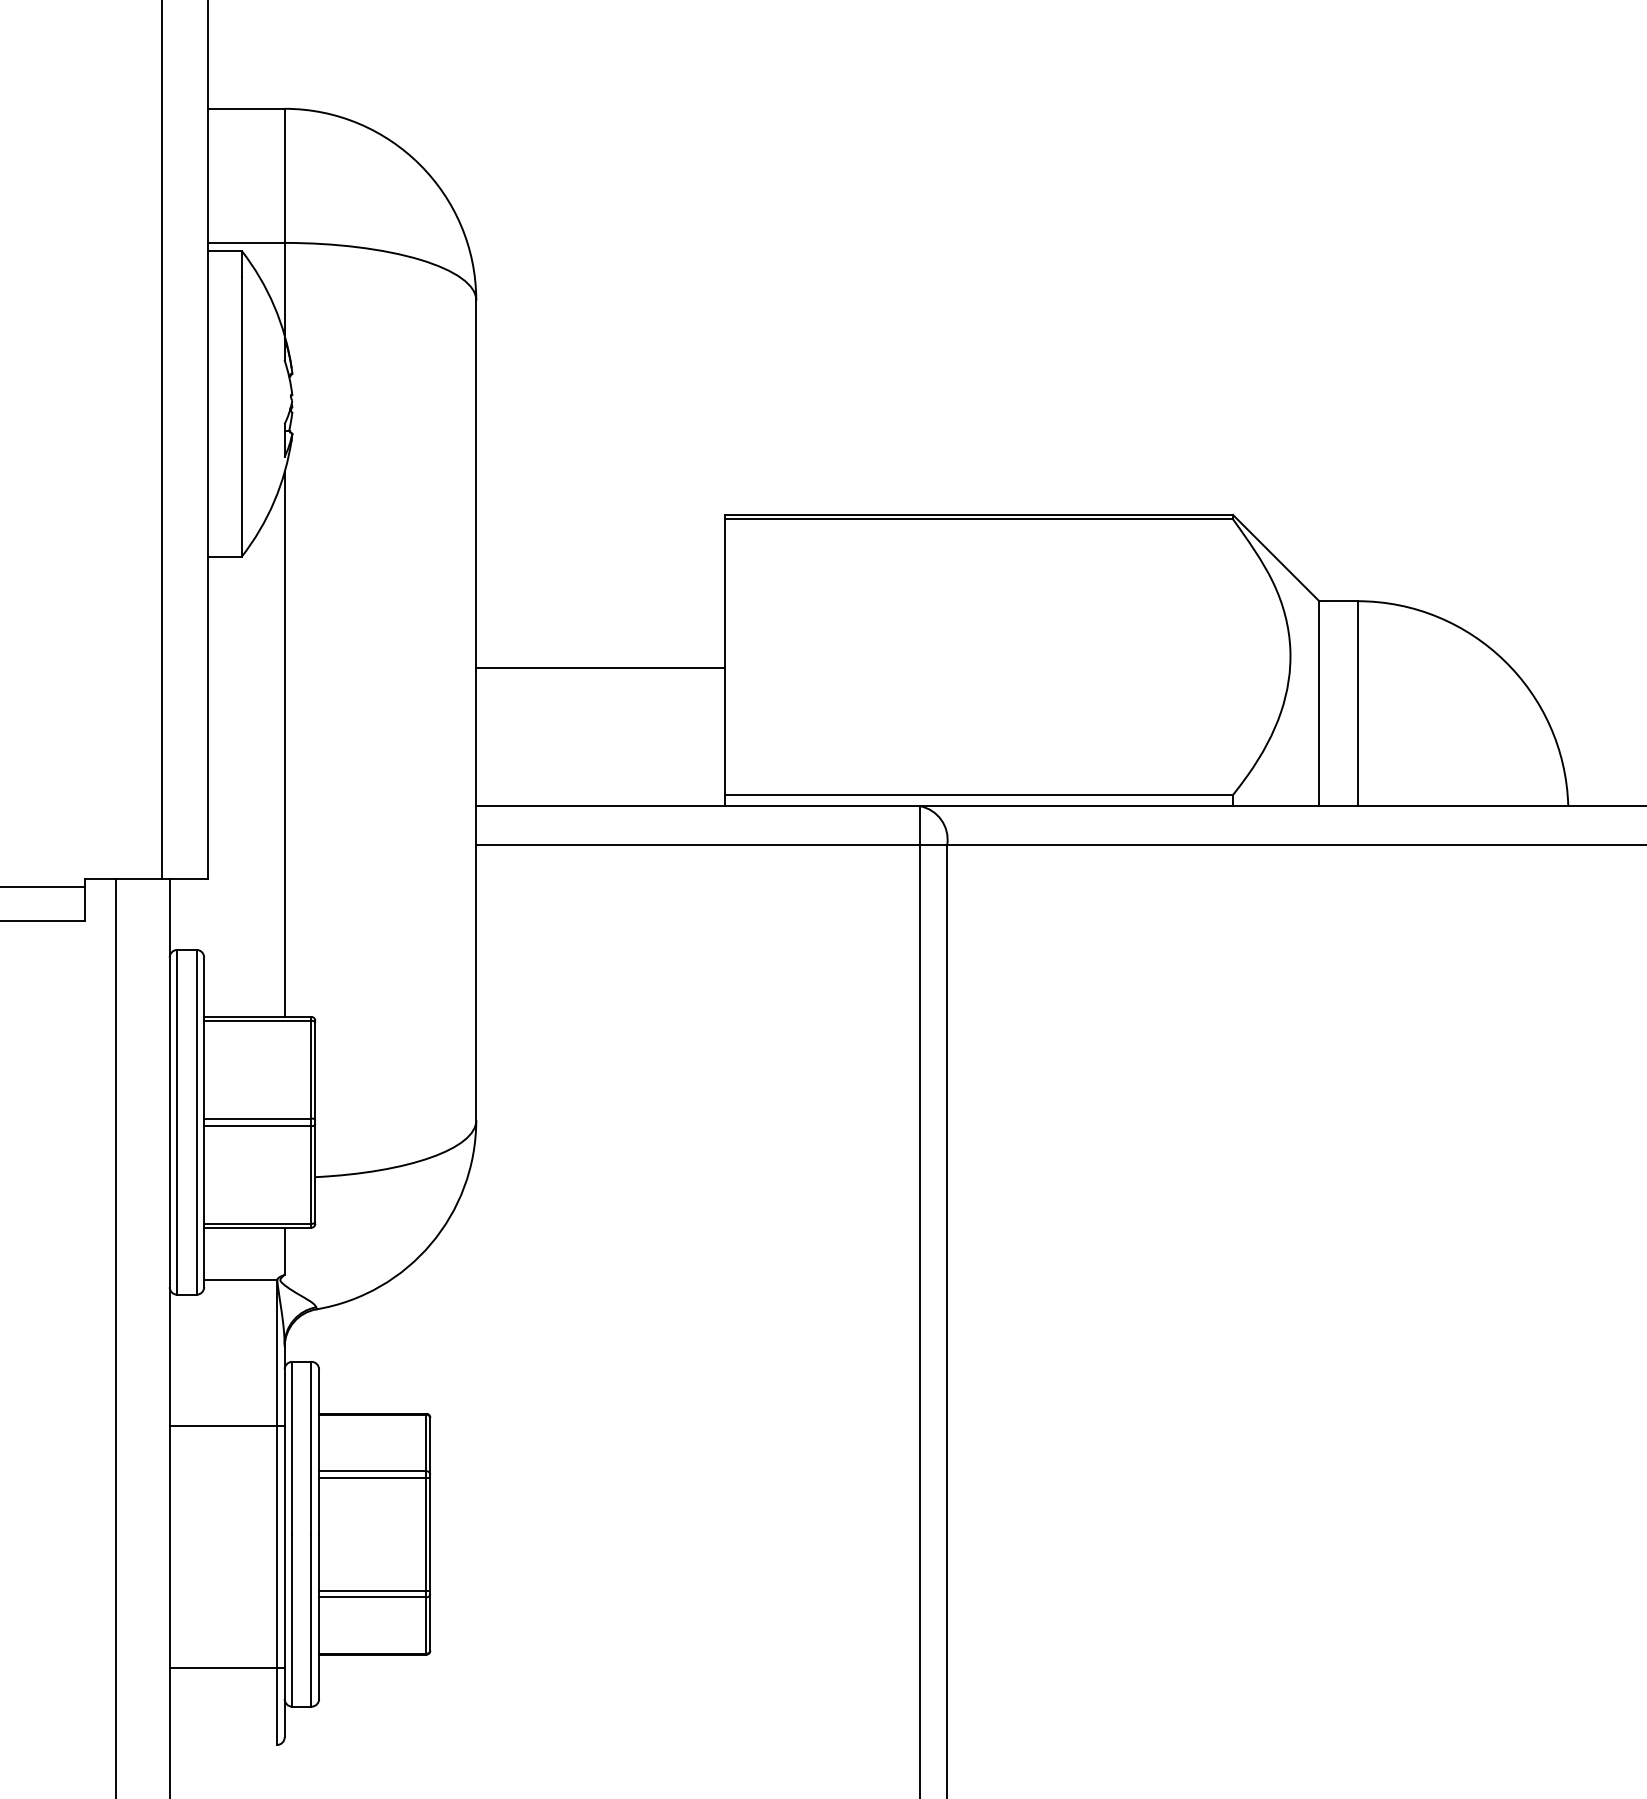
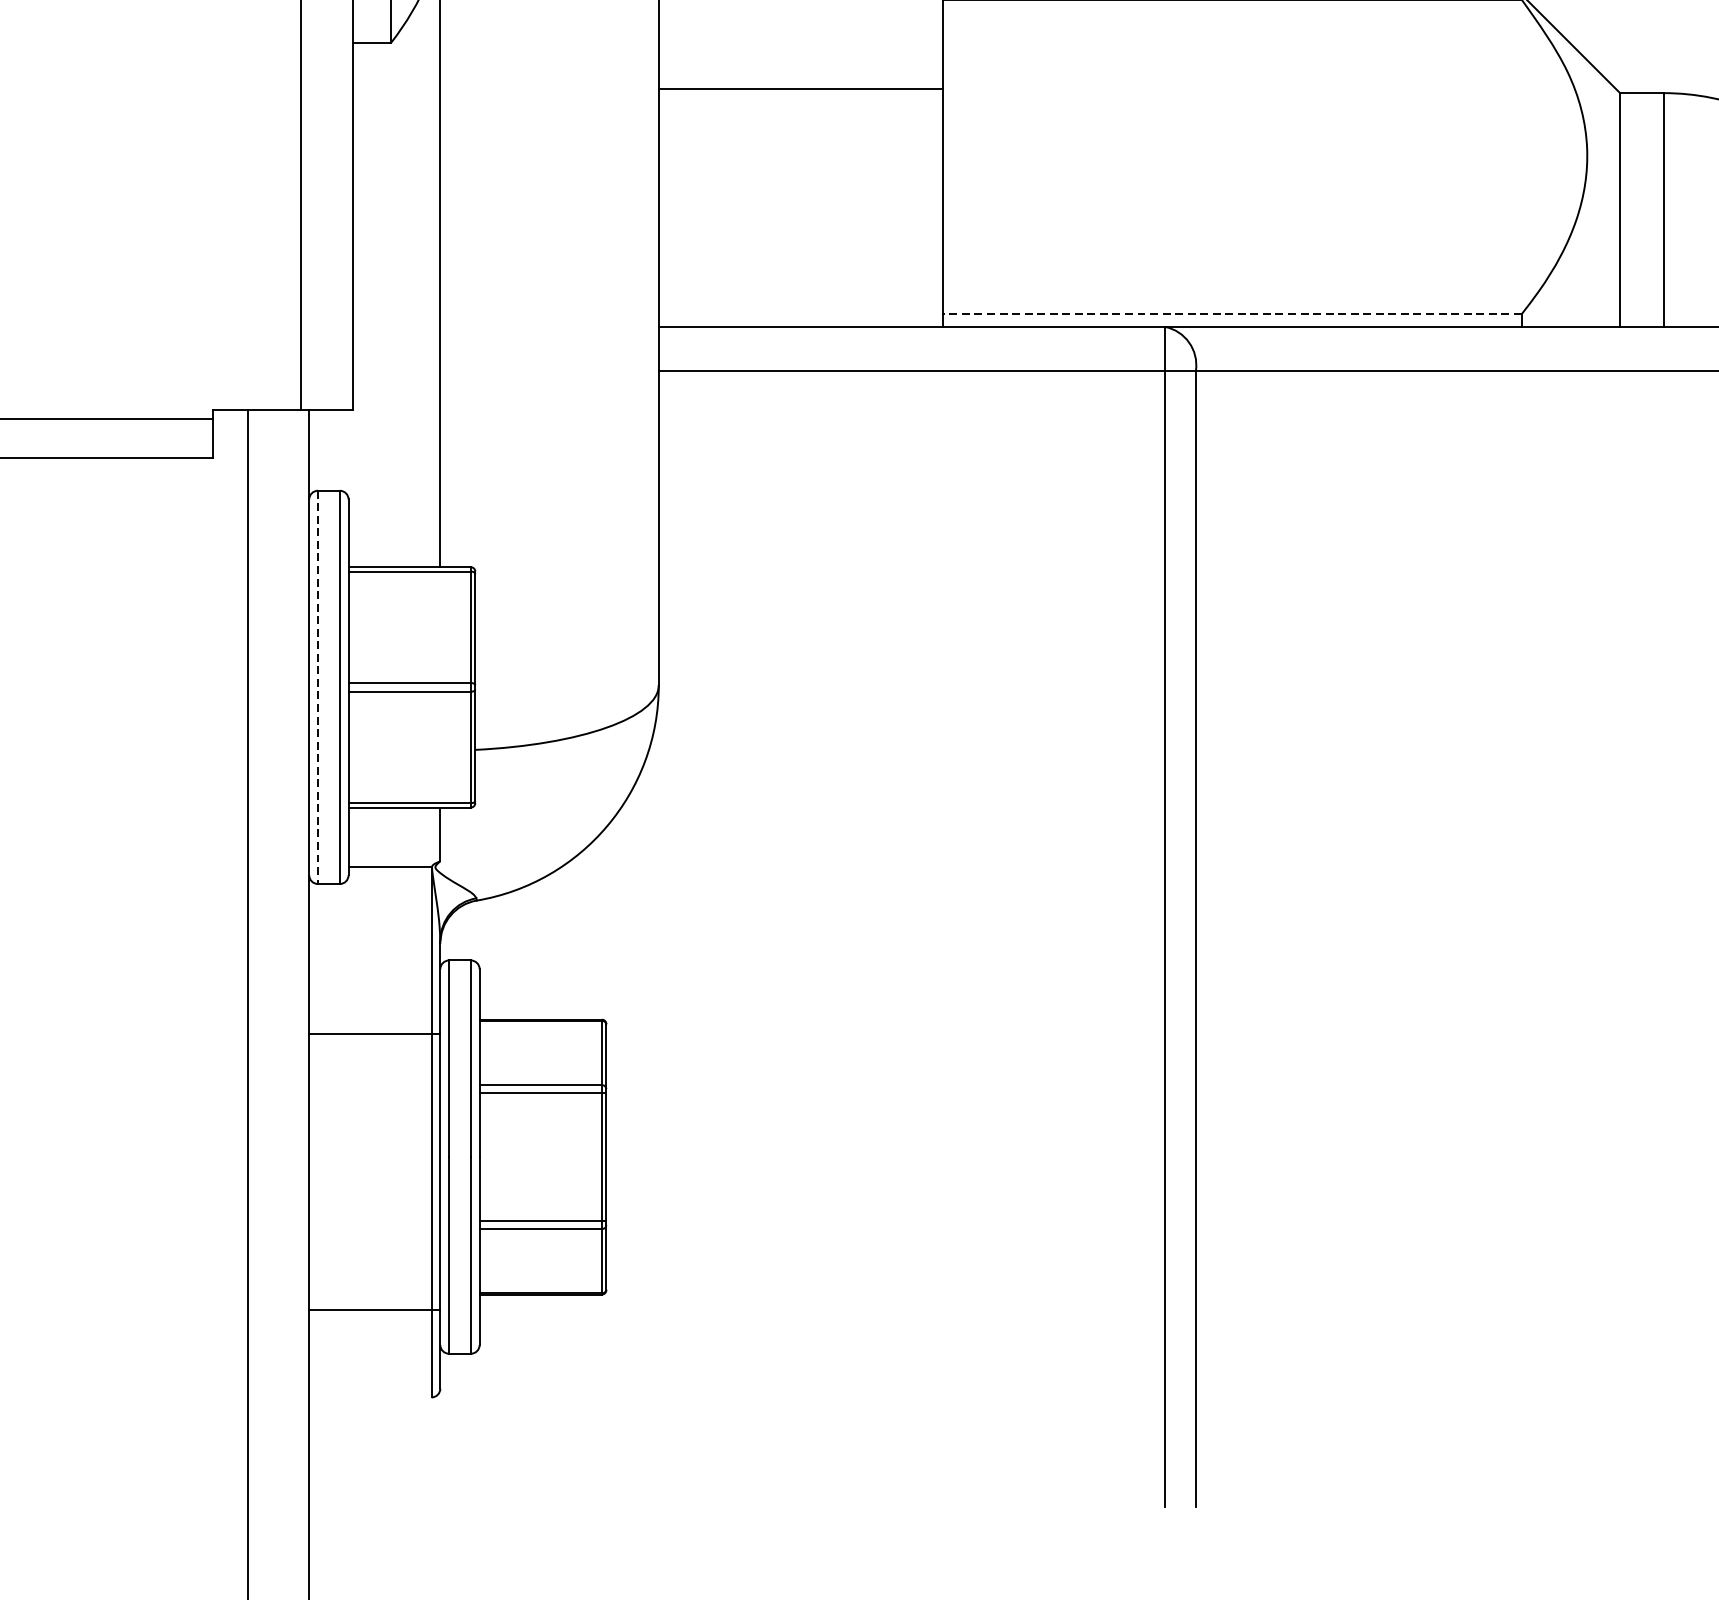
line: (600, 668) -> (800, 88), moved
line: (979, 795) -> (1232, 314), solid -> dashed
line: (177, 1122) -> (318, 687), solid -> dashed

